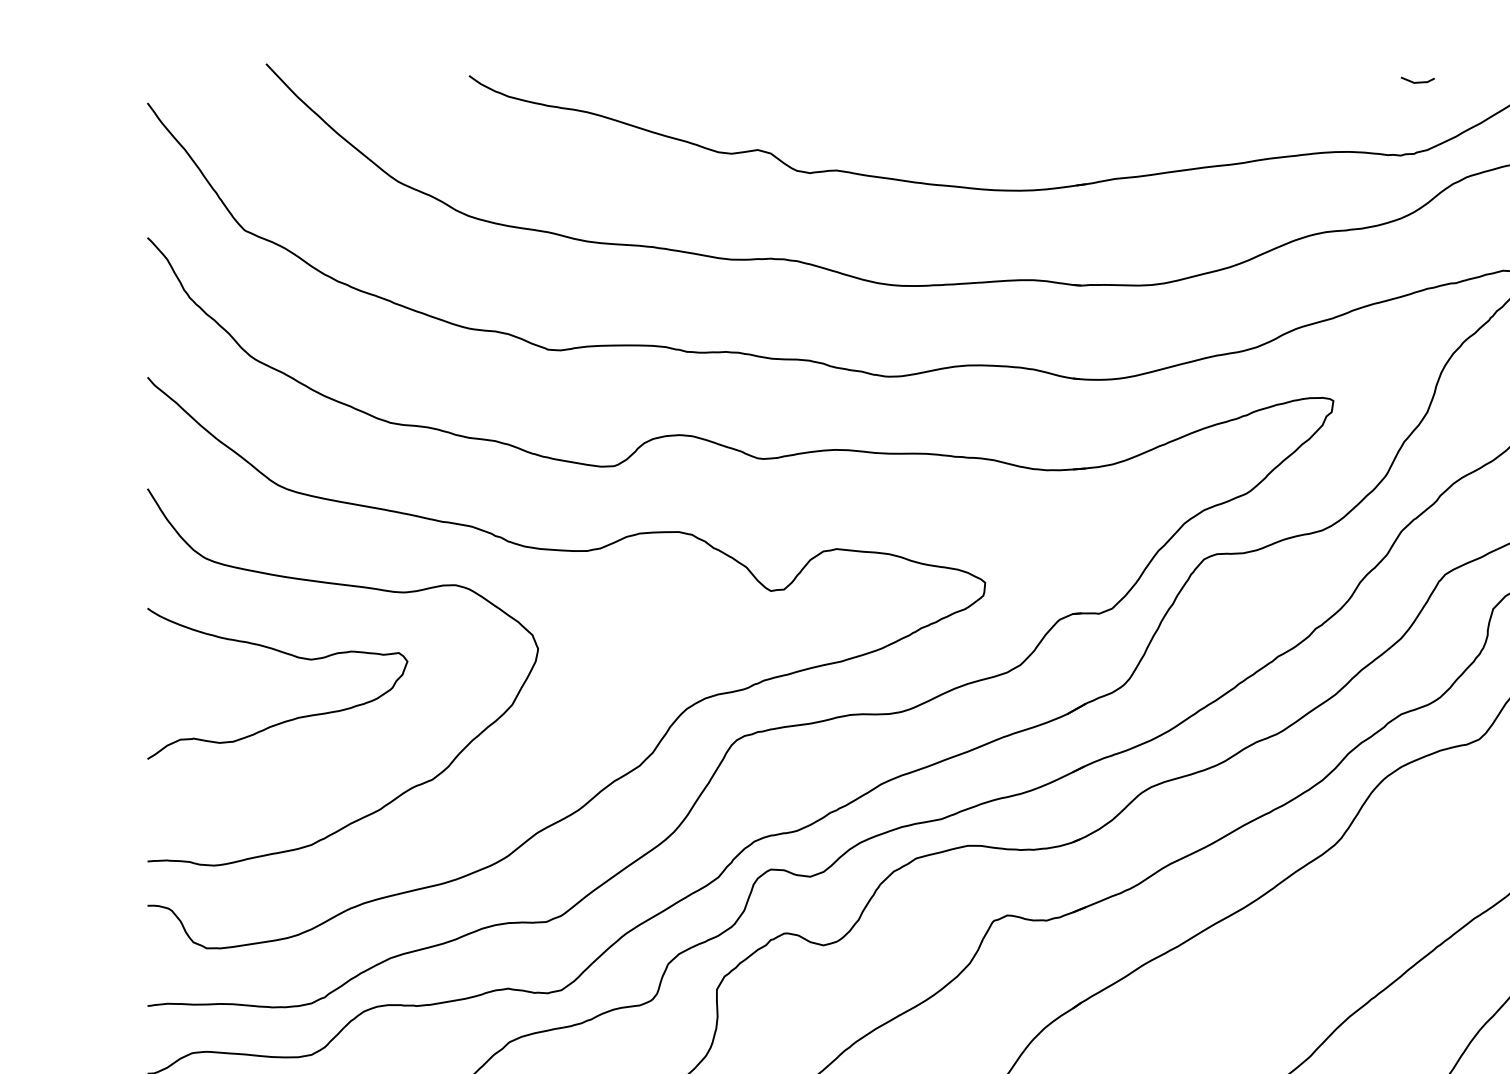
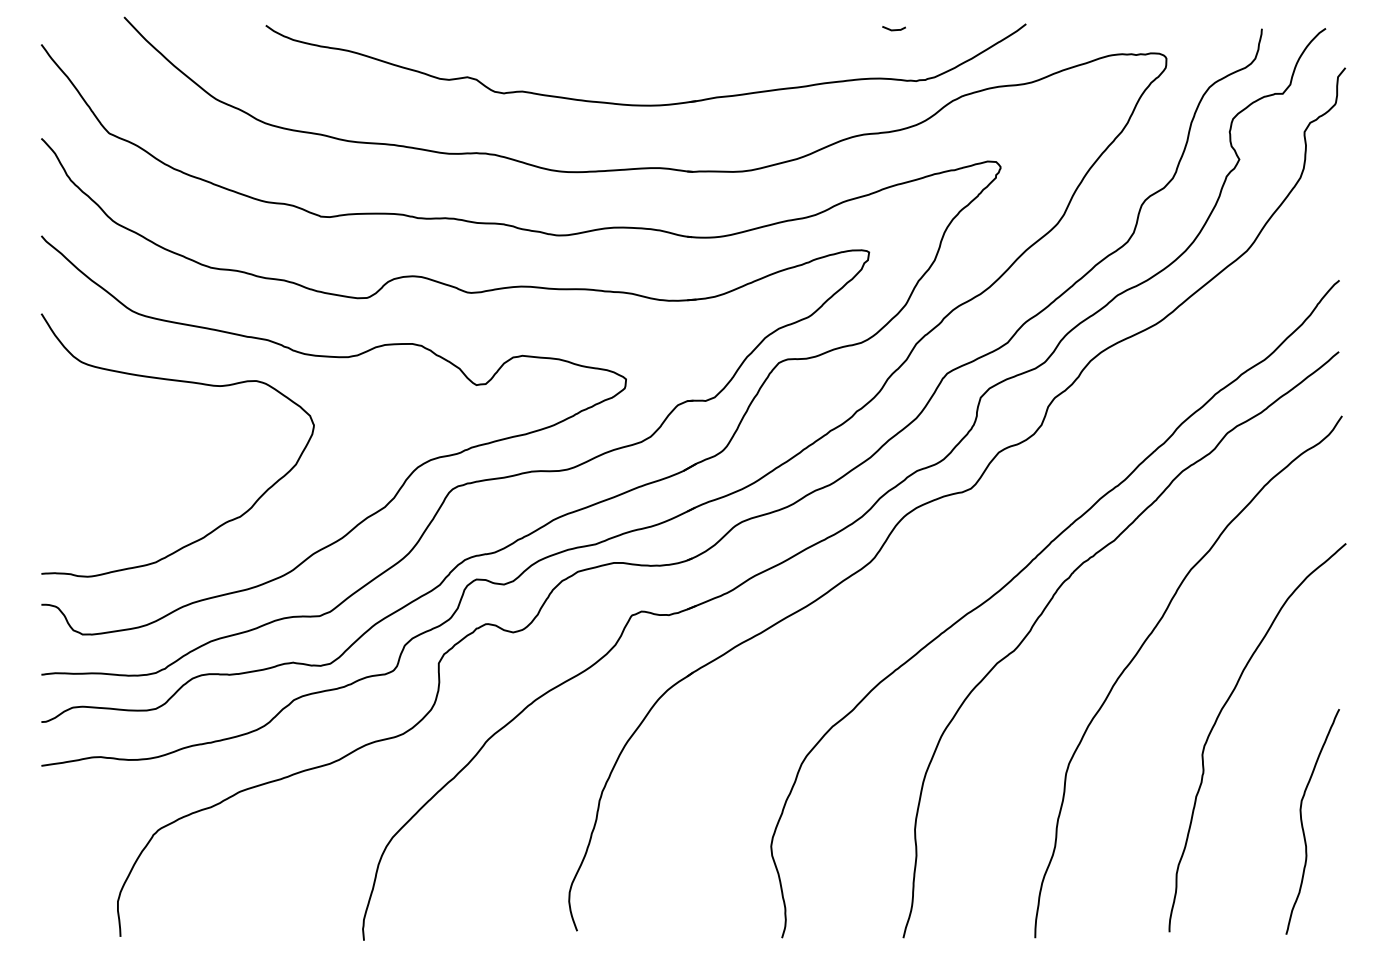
curve: (1416, 81) -> (893, 29), moved
curve: (285, 654) -> (137, 429), removed

